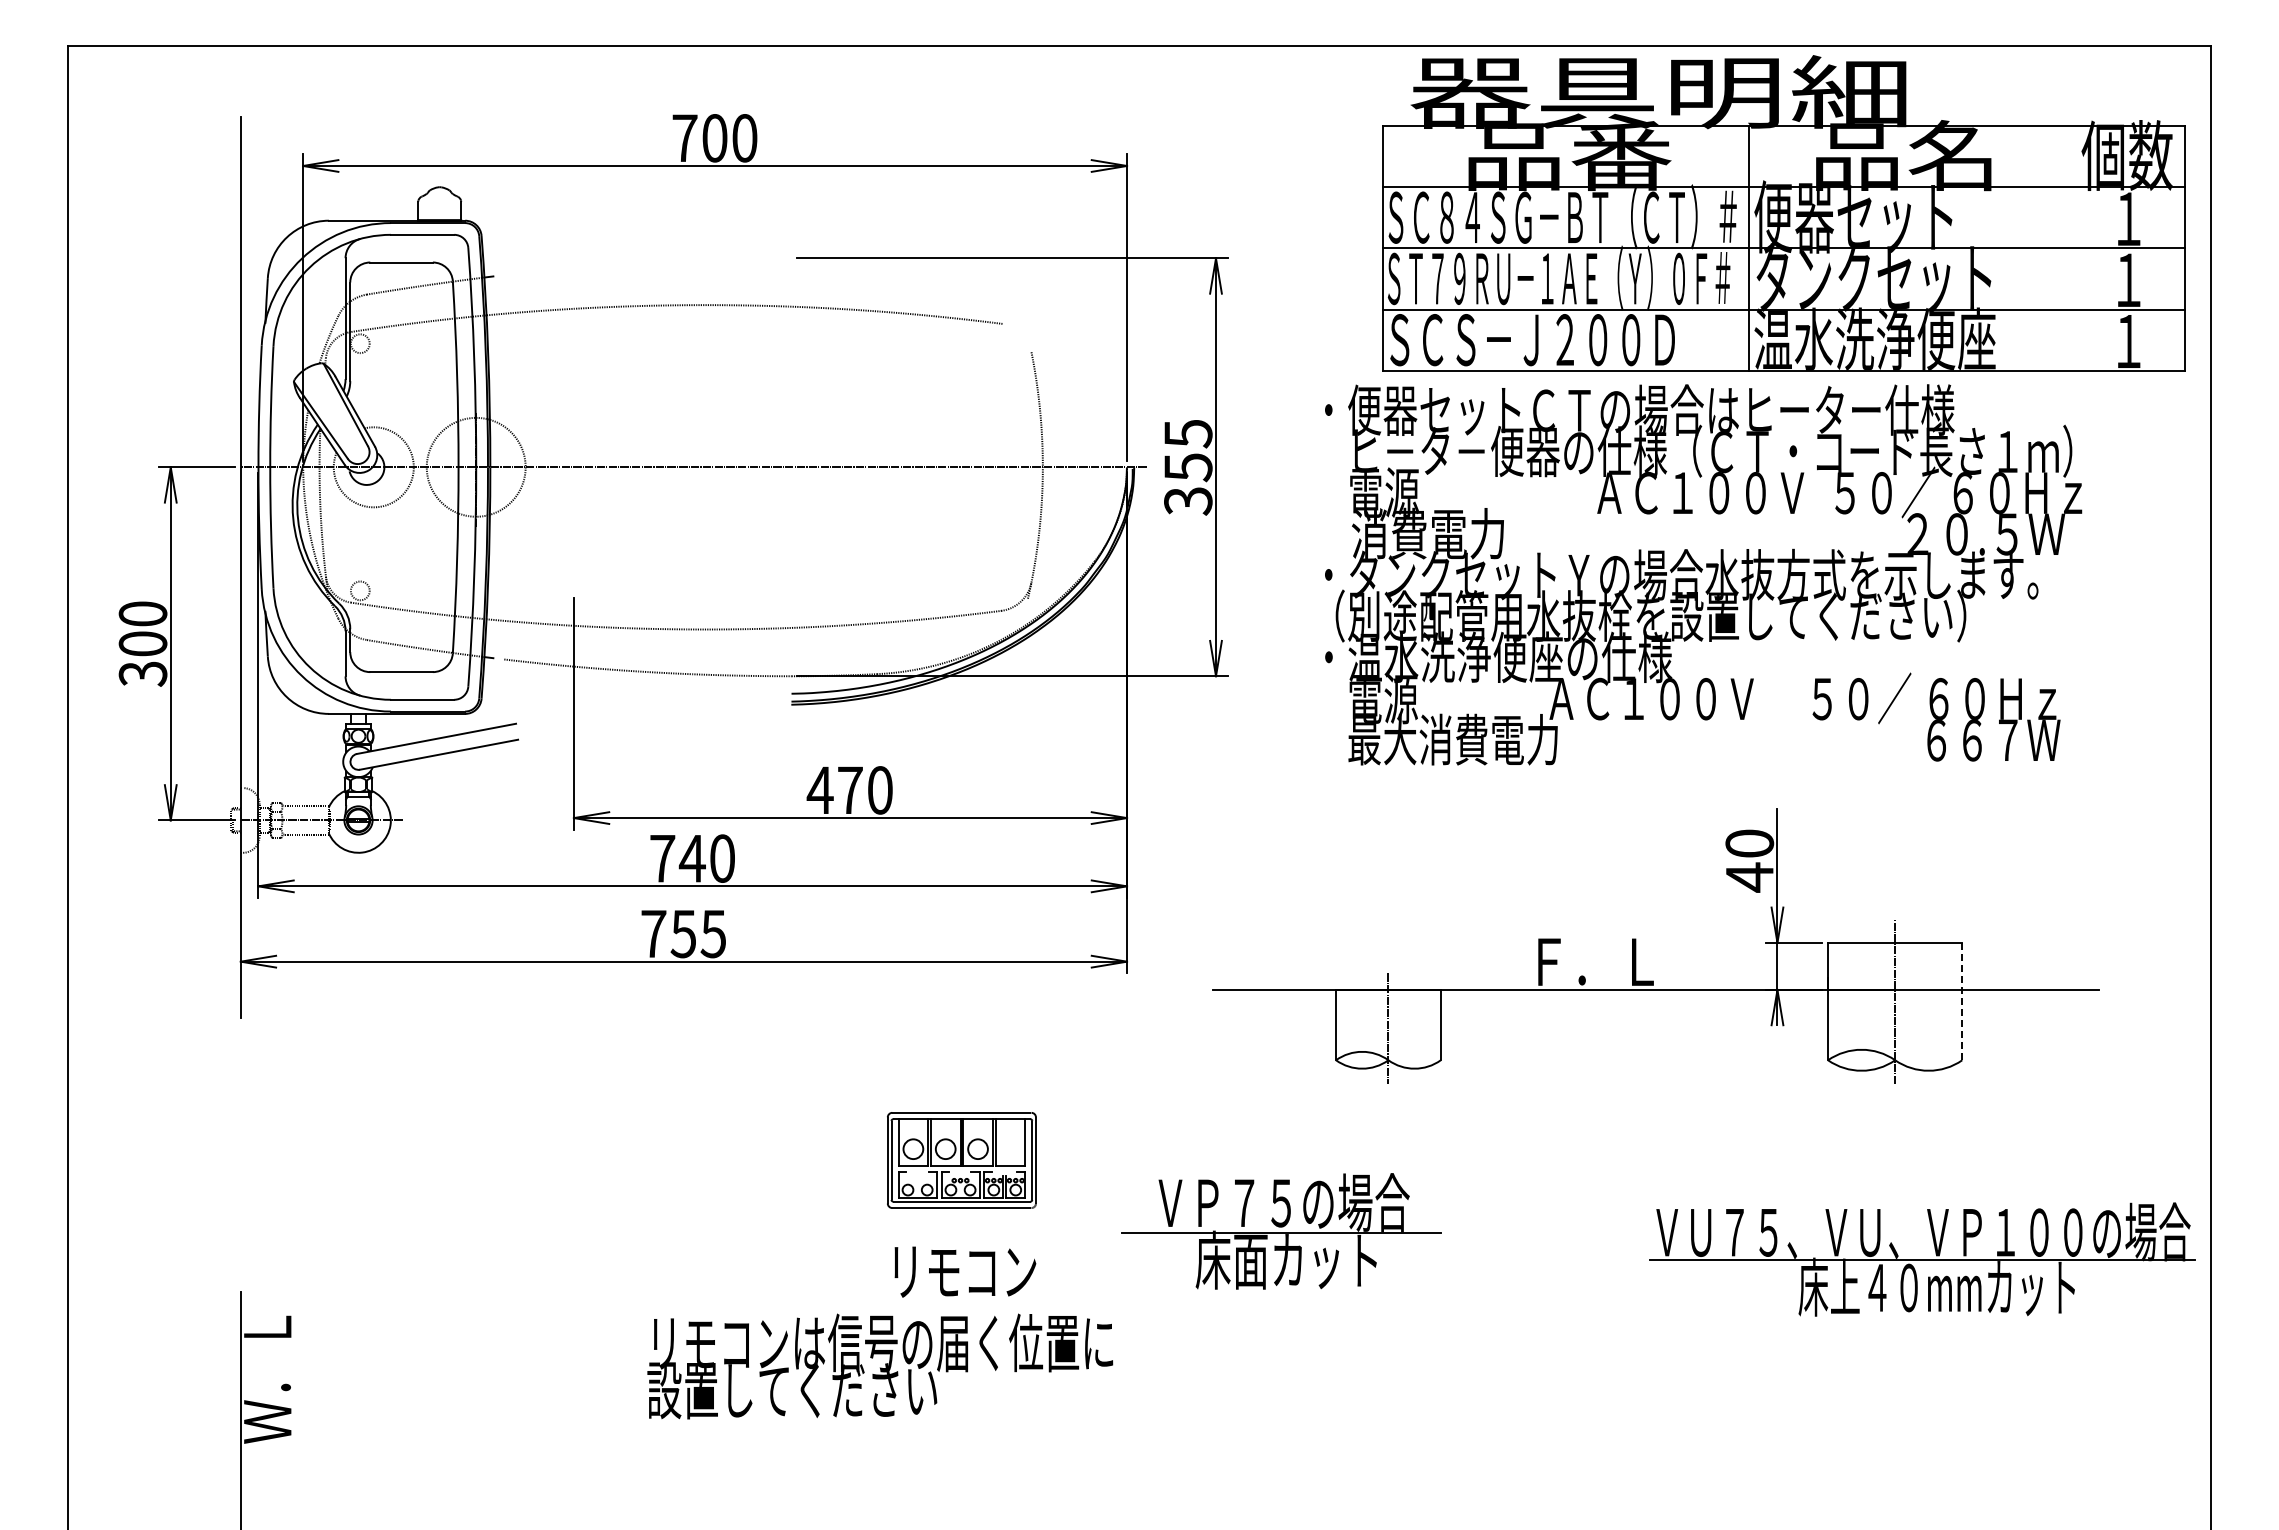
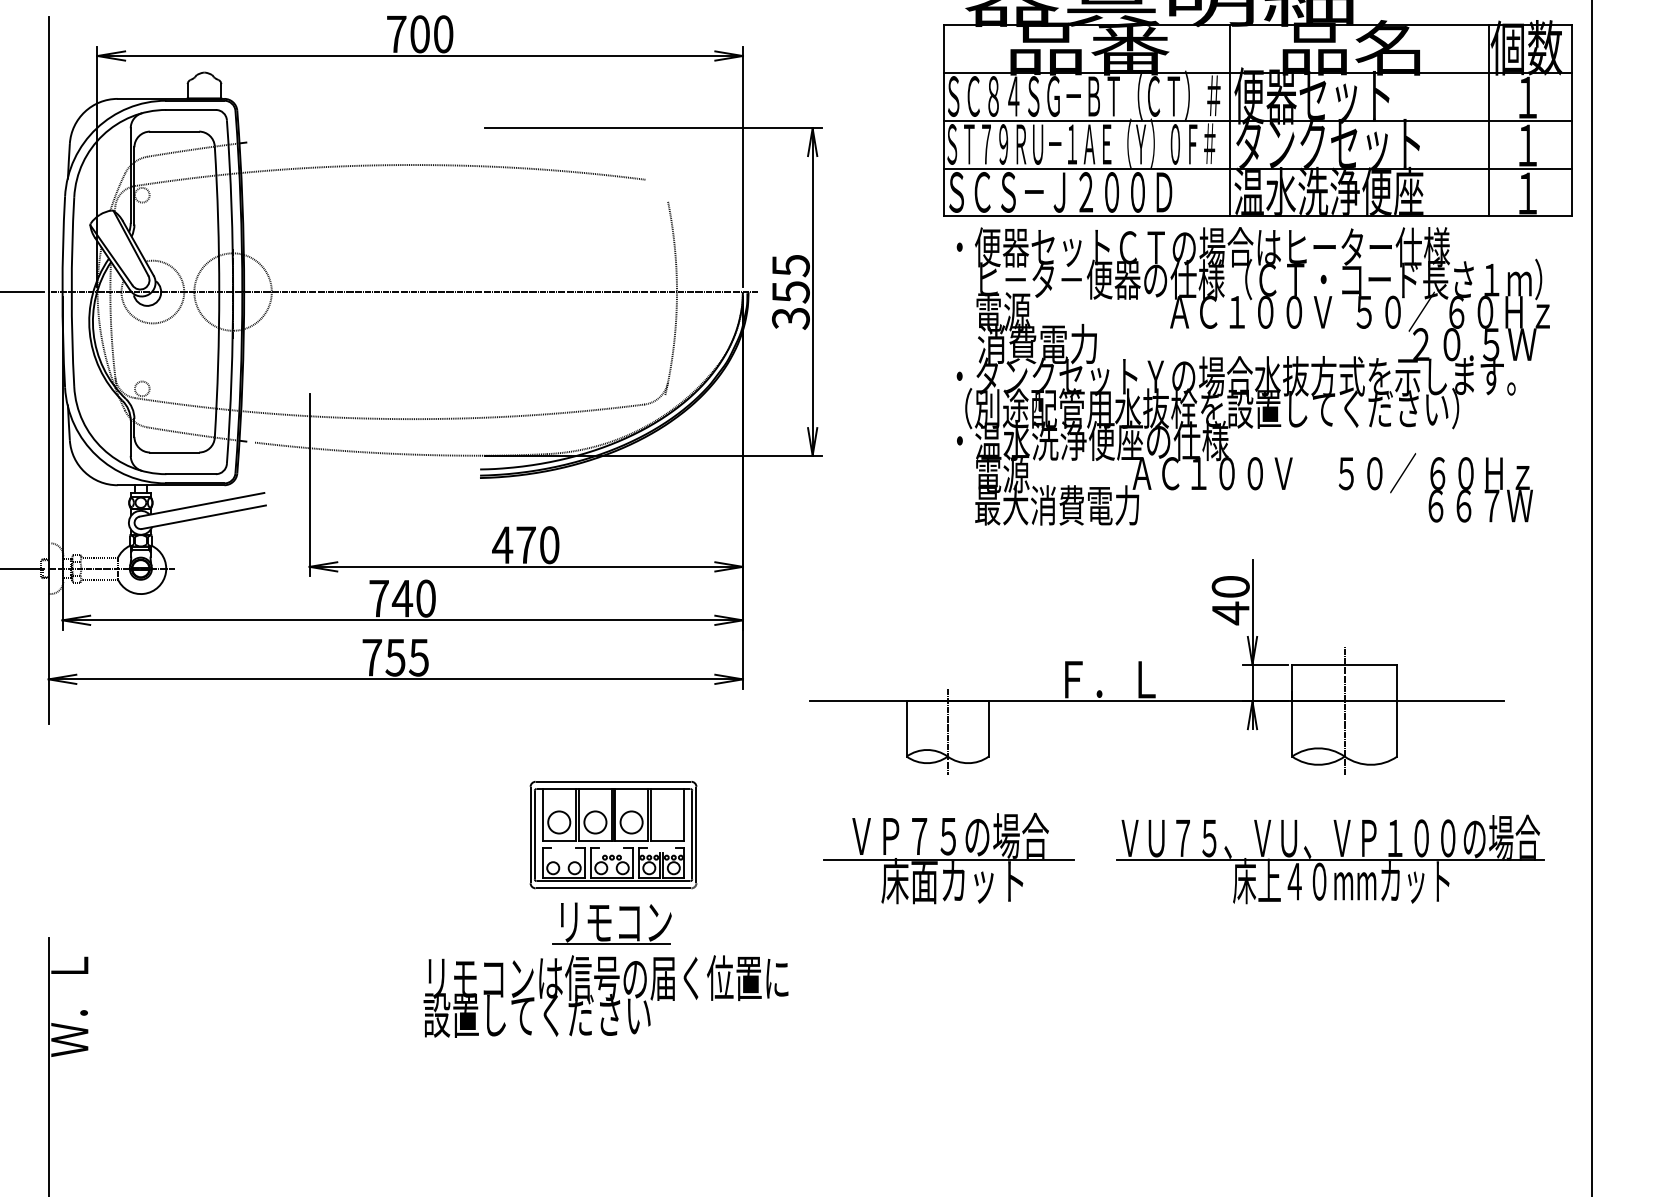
line: (2078, 247) -> (1488, 119), added
text: (1703, 574) -> (1253, 376), moved
line: (1962, 1001) -> (1397, 710), dashed -> solid
part: (961, 1160) -> (613, 835), size x1.43
part: (1281, 1231) -> (948, 858), moved
part: (1922, 1259) -> (1330, 859), moved
line: (958, 1299) -> (610, 944), added
text: (880, 1366) -> (606, 996), moved

